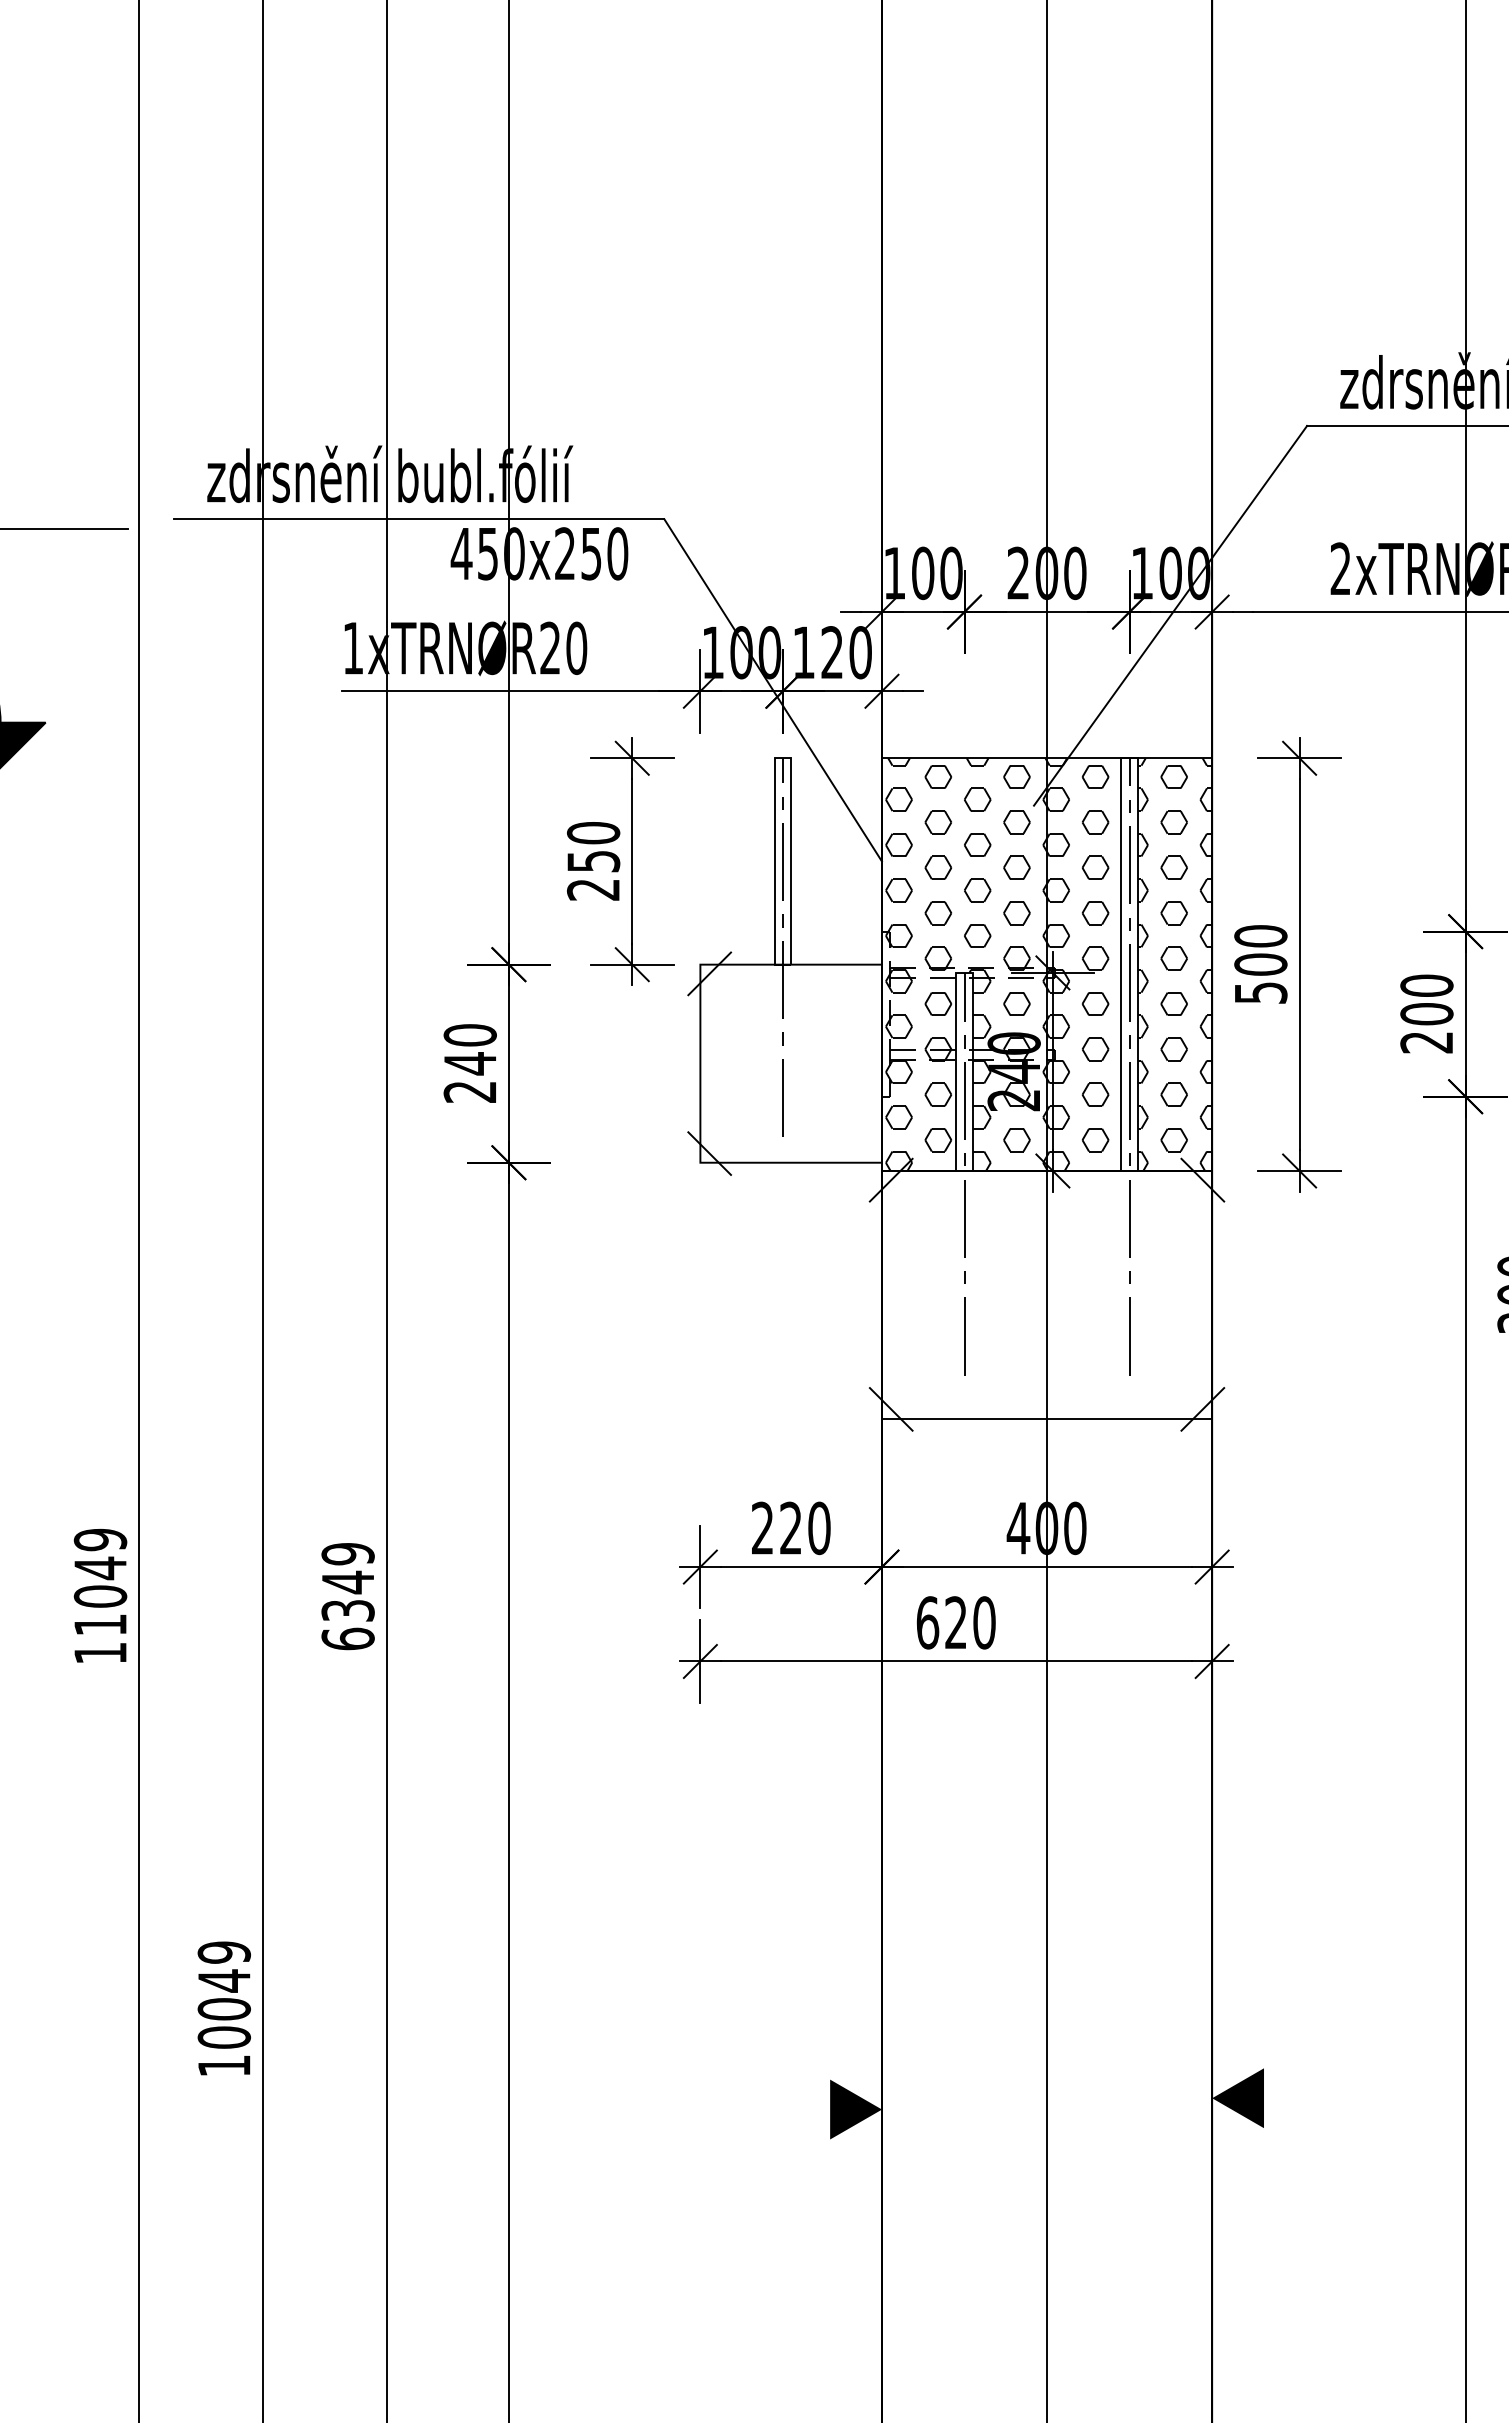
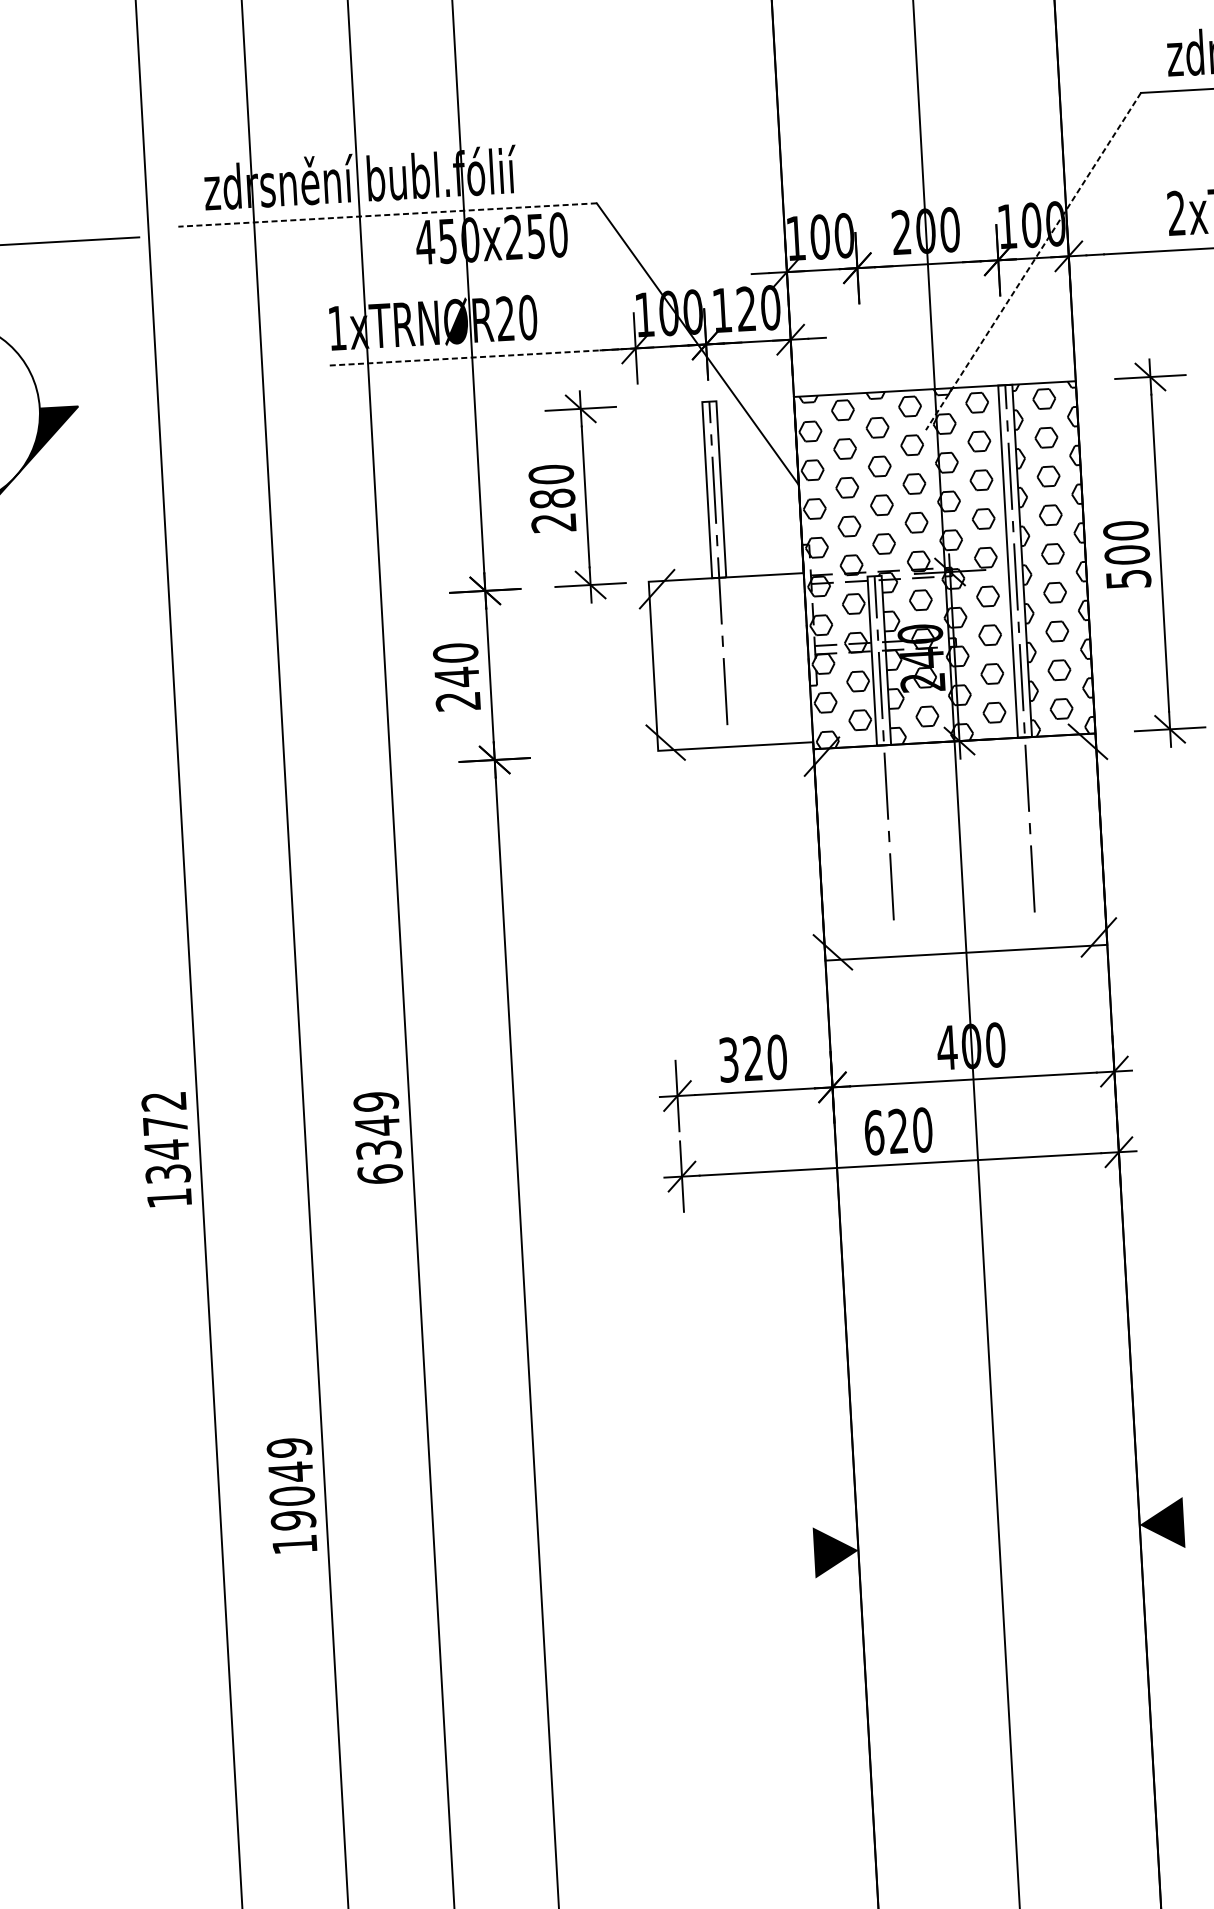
line: (418, 519) -> (386, 215), solid -> dashed
line: (1170, 615) -> (1033, 261), solid -> dashed
line: (521, 691) -> (483, 357), solid -> dashed
text: (593, 861) -> (552, 498), 250 -> 280
text: (762, 1528) -> (728, 1060), 220 -> 320
text: (100, 1581) -> (166, 1136), 11049 -> 13472
text: (224, 2037) -> (293, 1520), 10049 -> 19049

